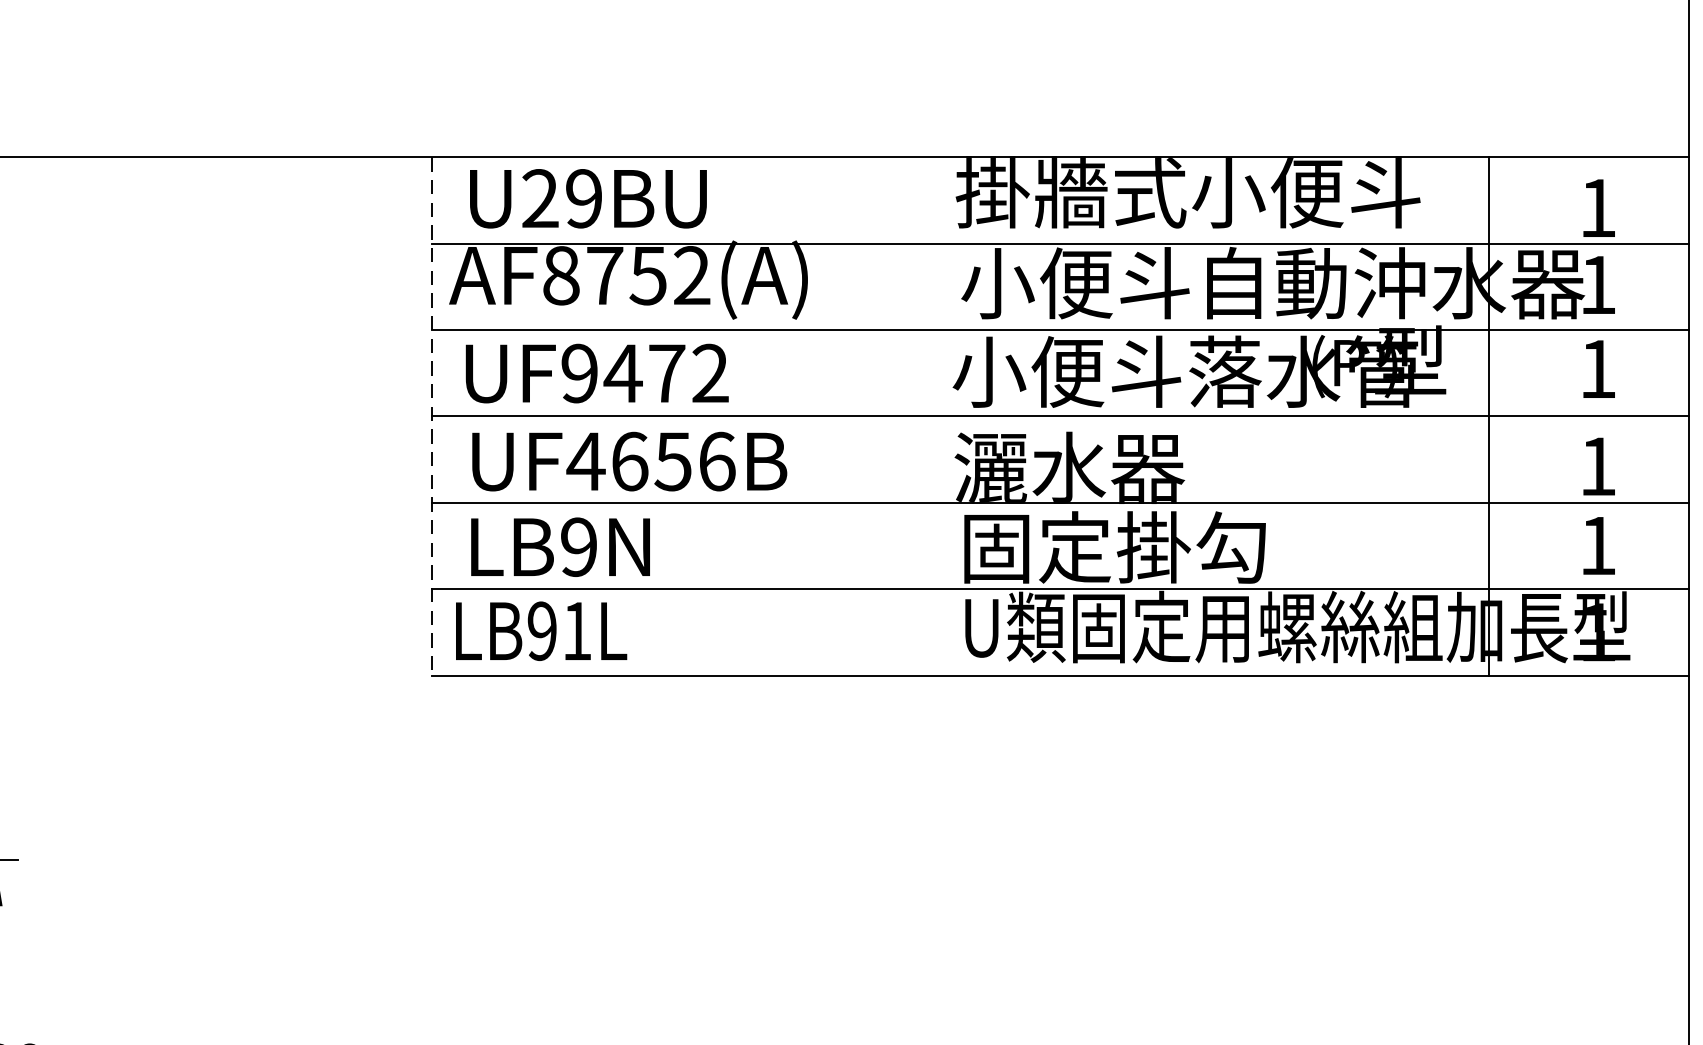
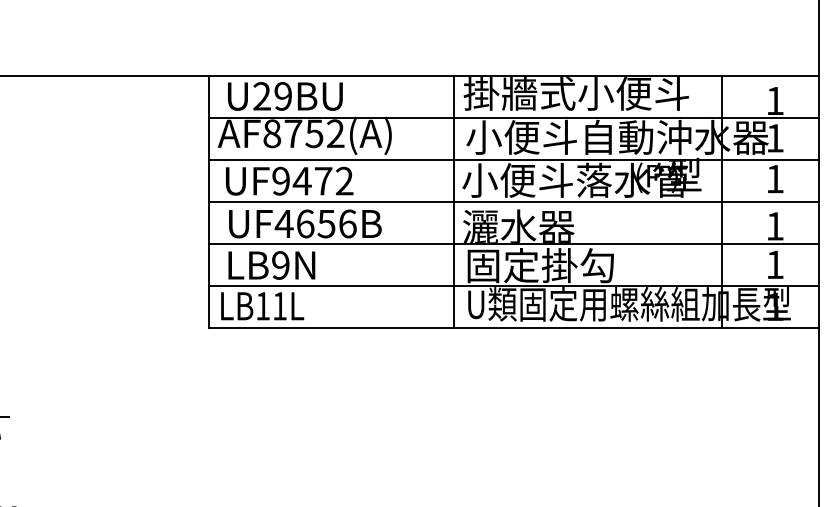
line: (937, 415) -> (454, 201), added
line: (432, 417) -> (209, 202), dashed -> solid
text: (541, 629) -> (262, 305), LB91L -> LB11L

